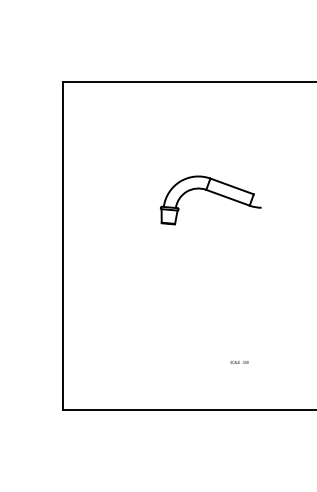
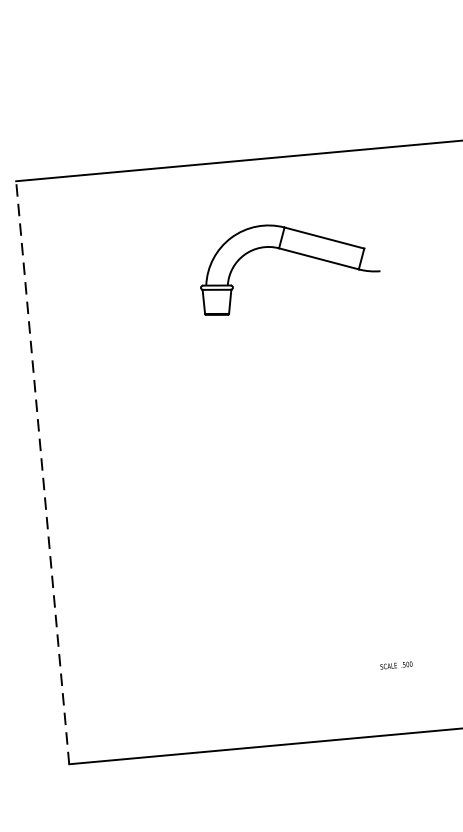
part: (212, 193) -> (290, 253), moved
line: (63, 246) -> (43, 473), solid -> dashed
text: (239, 361) -> (396, 663), moved

